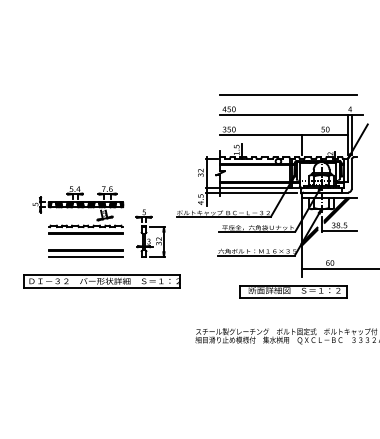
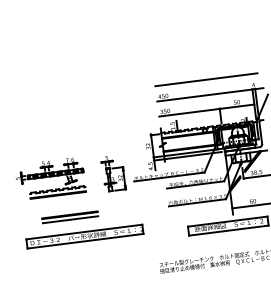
part: (78, 210) -> (50, 178), moved
part: (150, 233) -> (113, 173), moved

